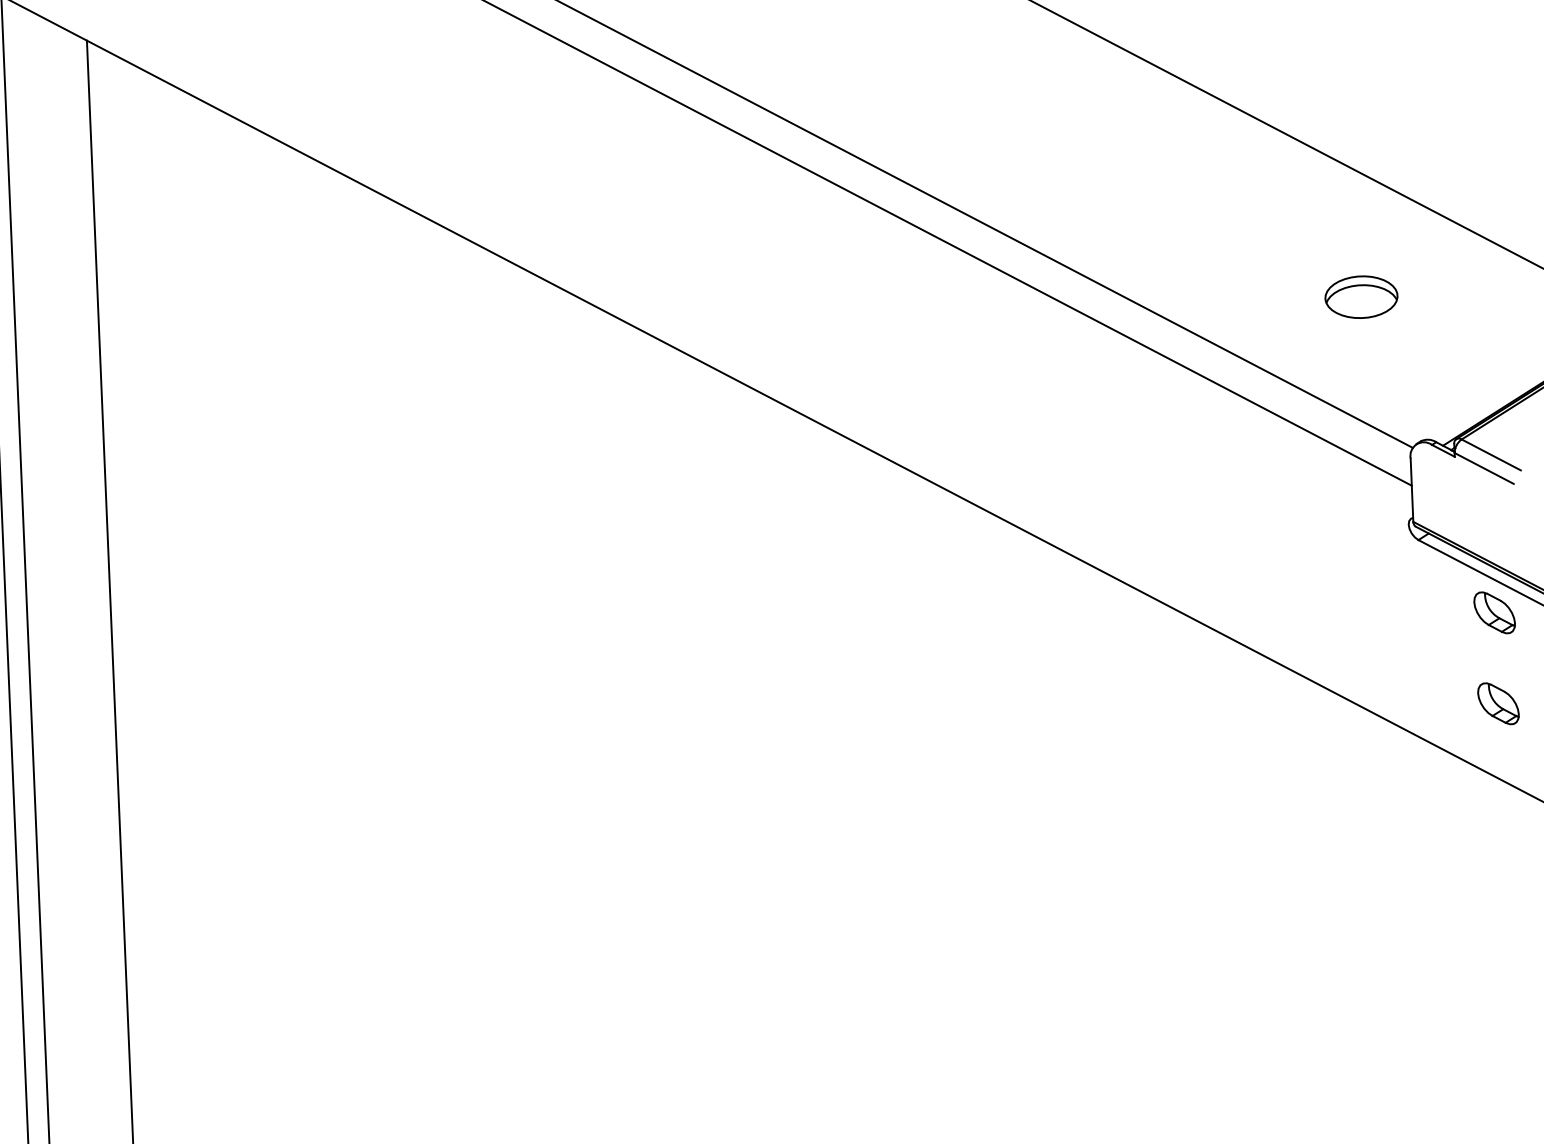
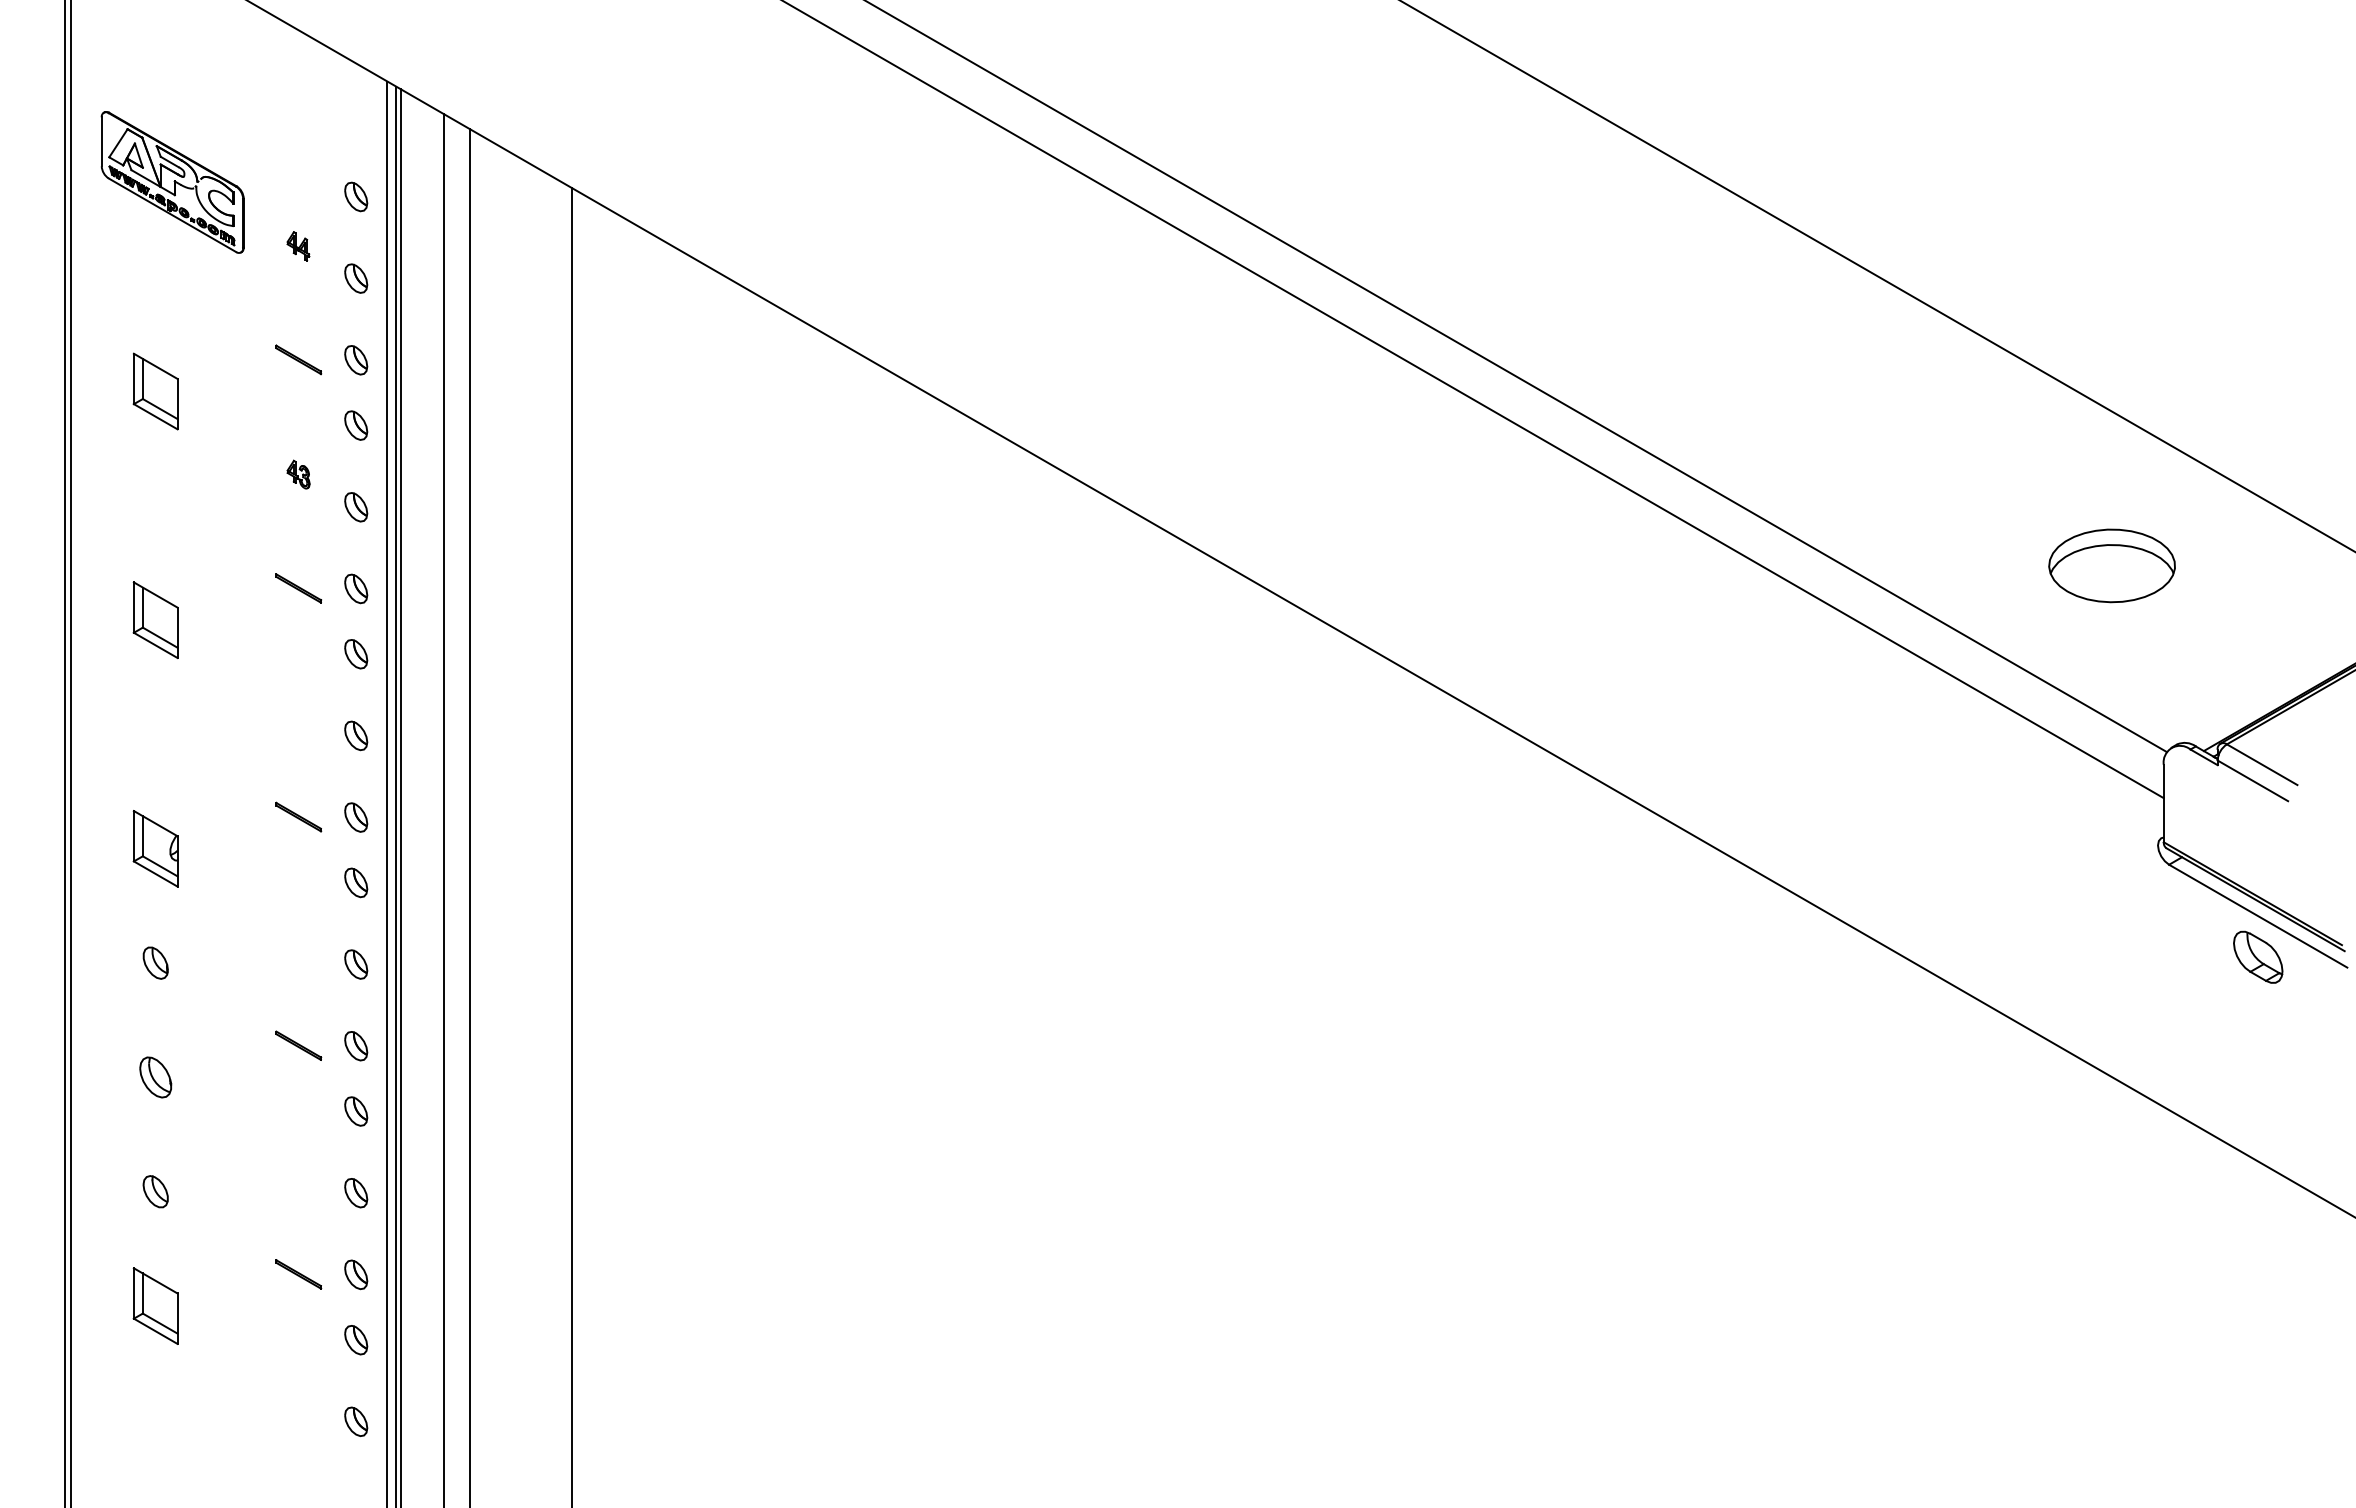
part: (1360, 296) -> (2111, 565), size x1.43
part: (1498, 703) -> (2258, 1067), removed

